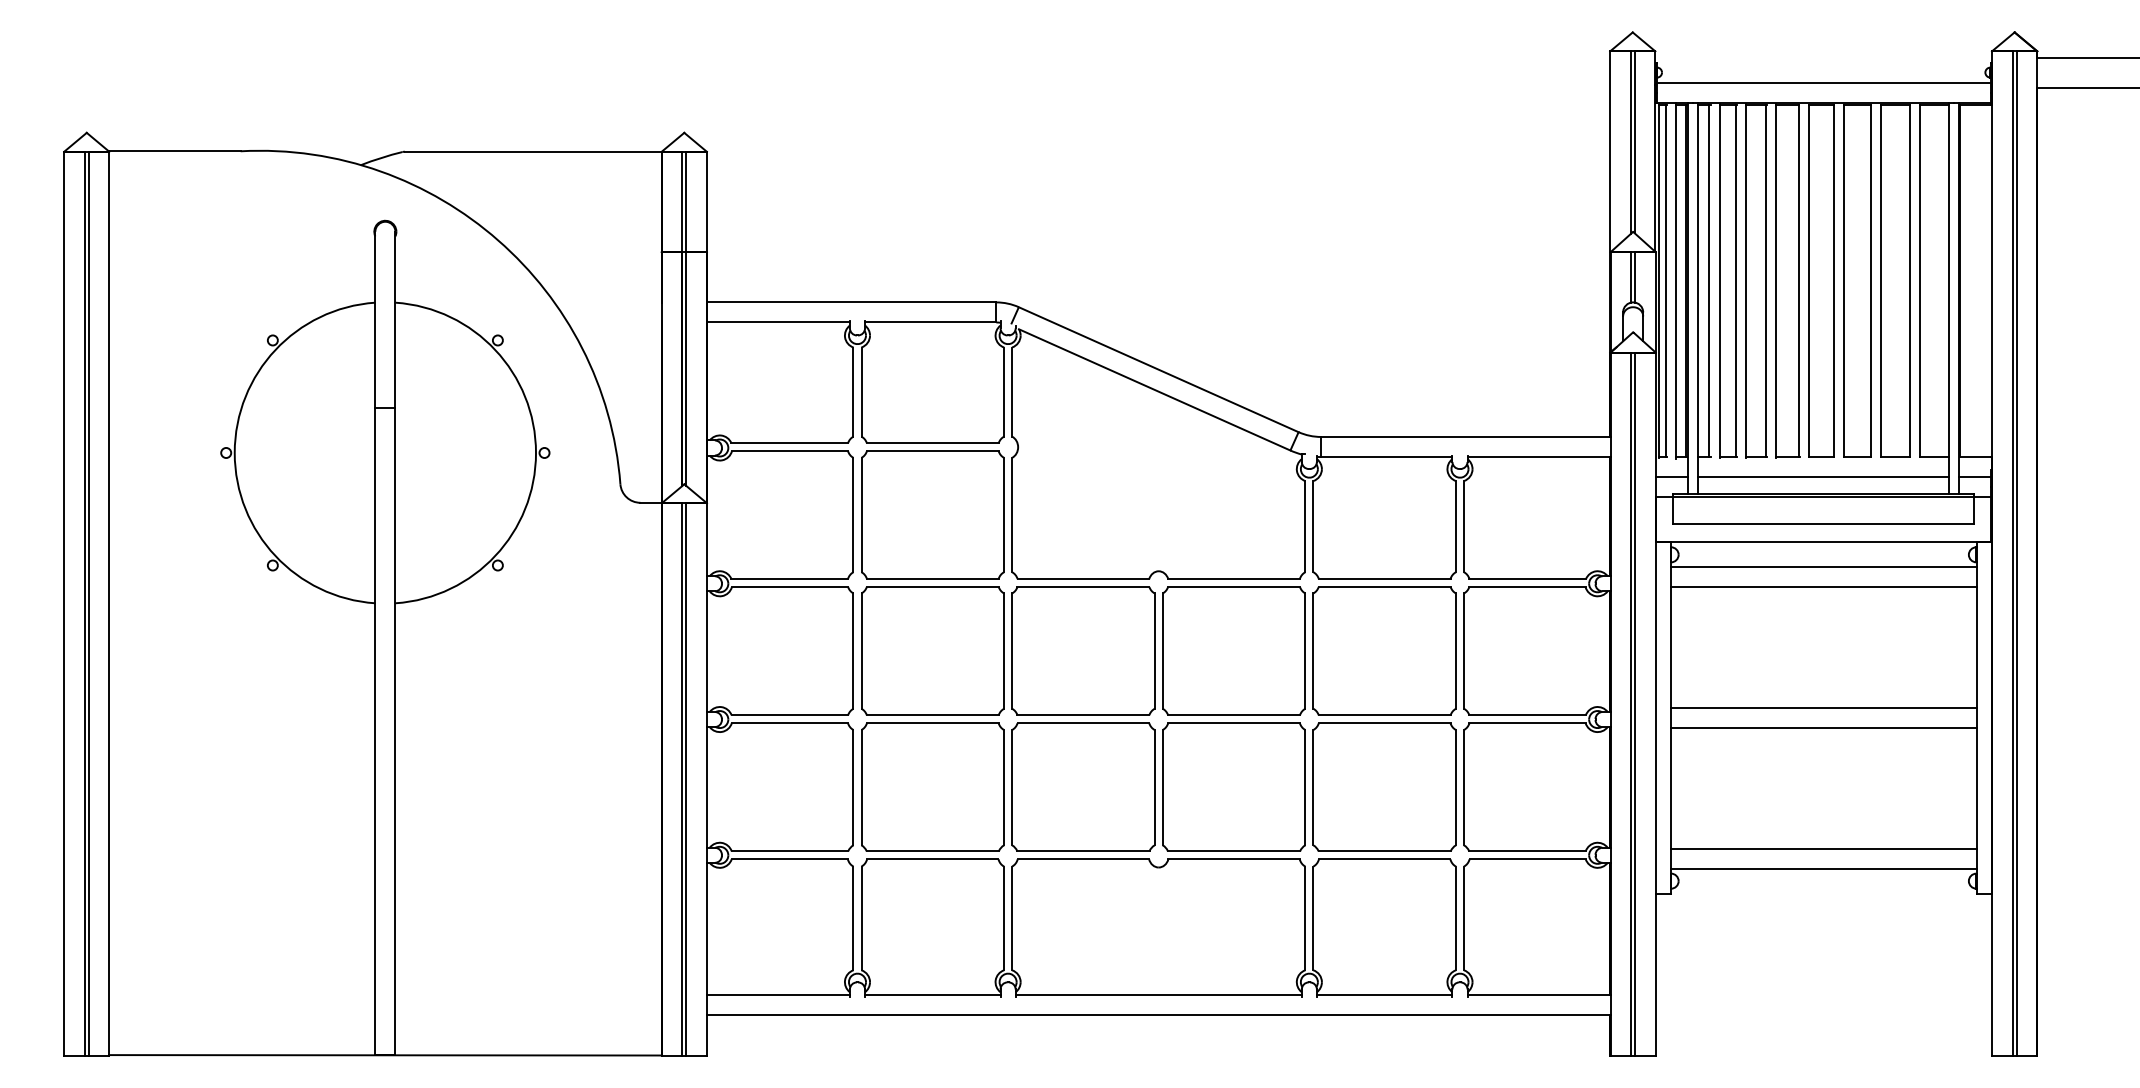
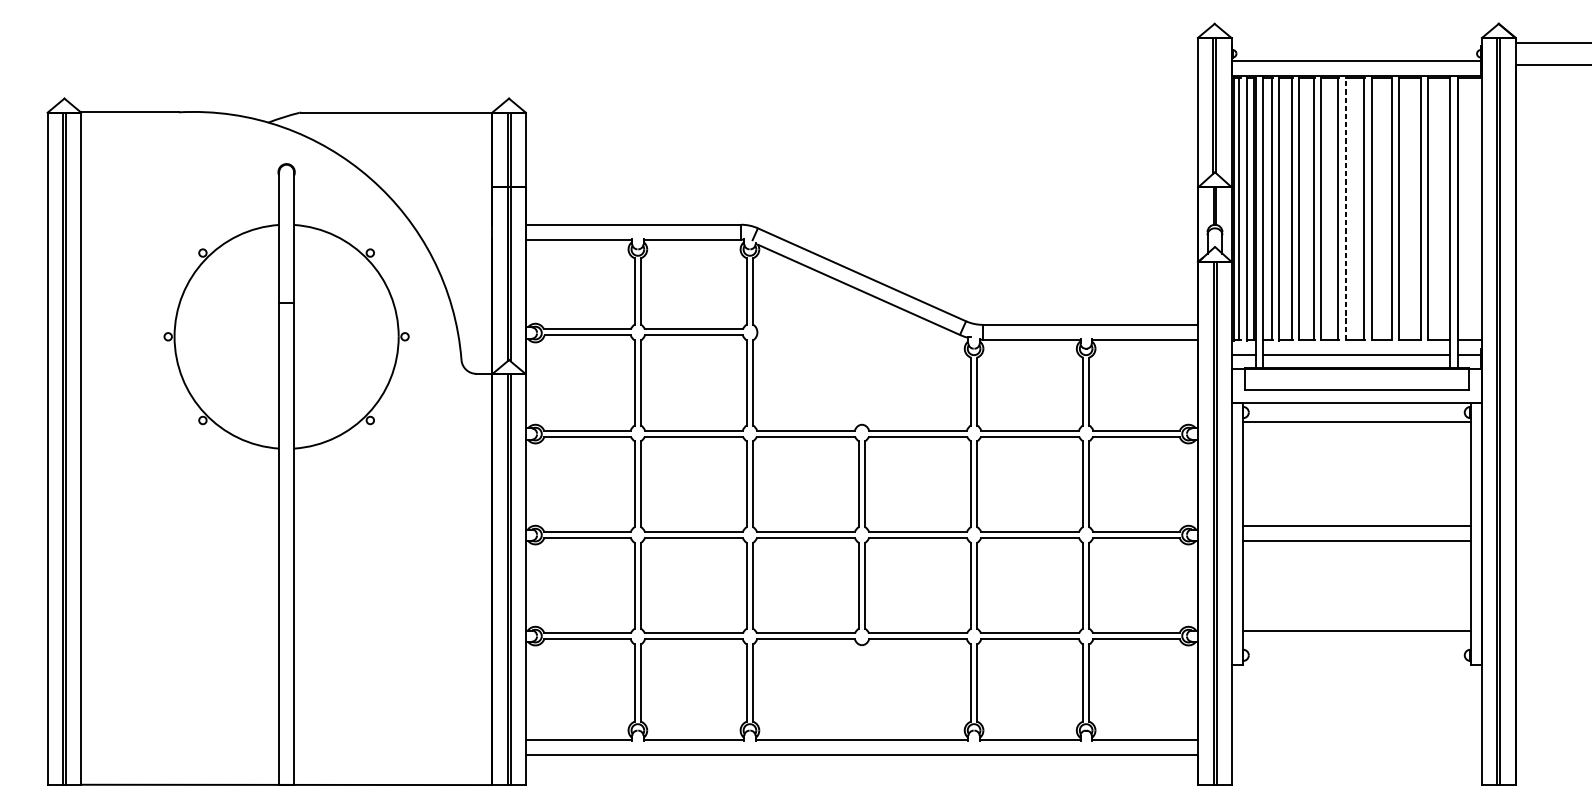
line: (1808, 280) -> (1345, 208), solid -> dashed
line: (1823, 587) -> (1356, 436), removed
line: (1823, 868) -> (1356, 645), removed

